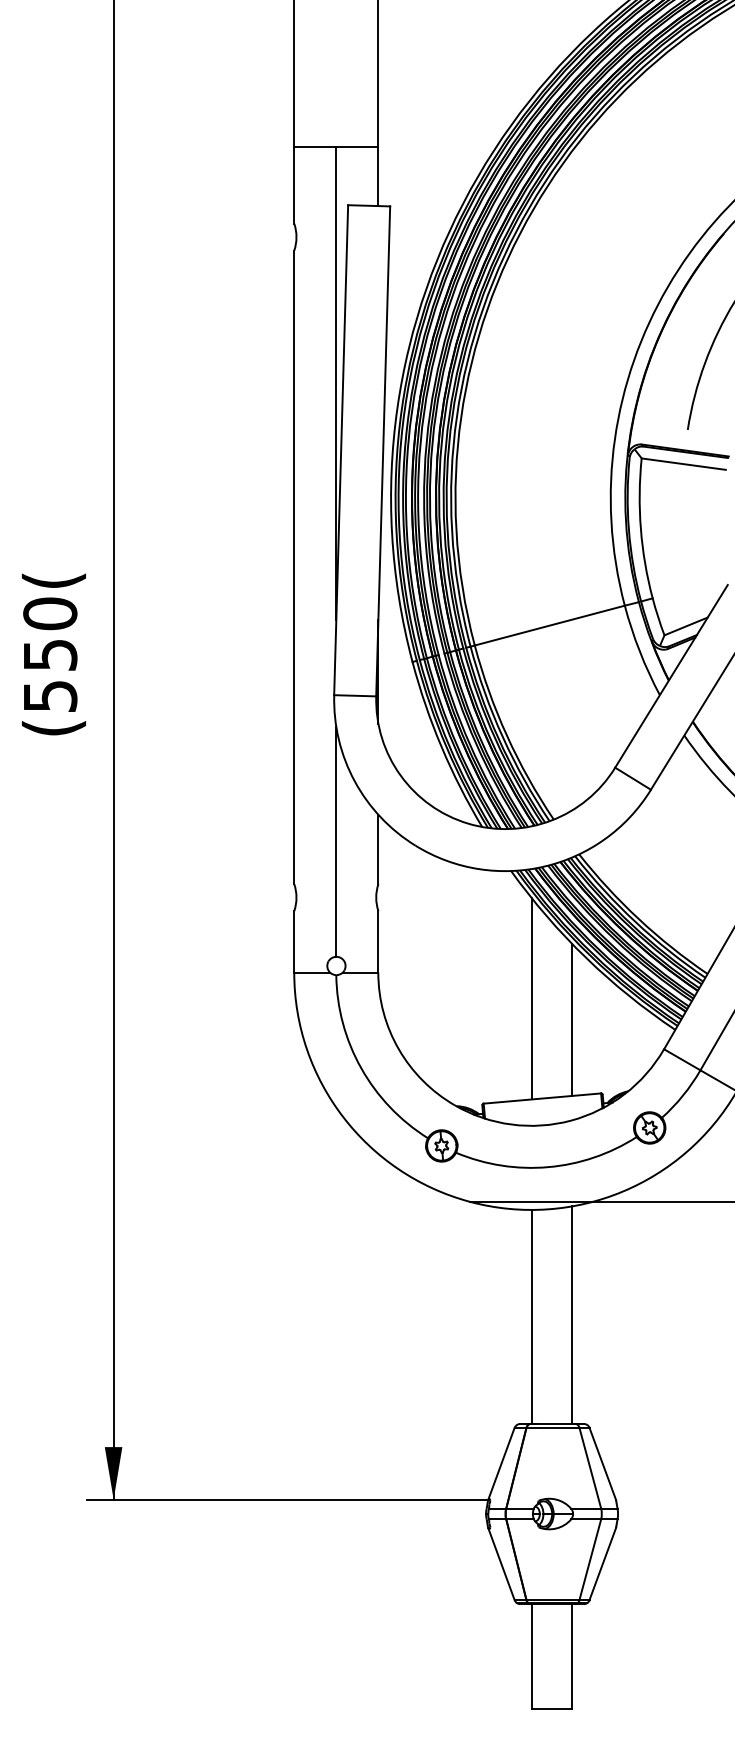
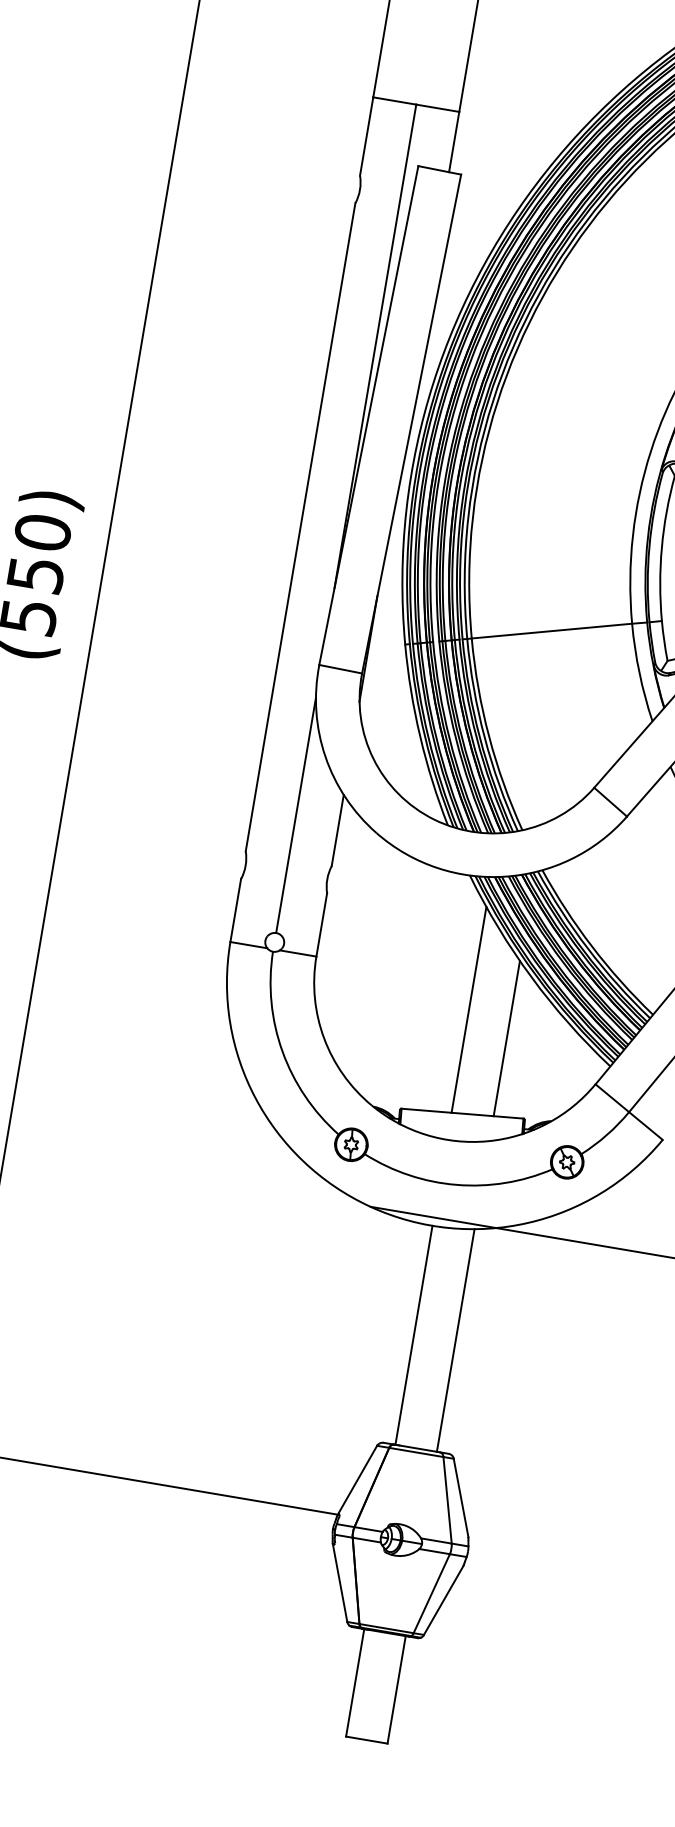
text: (53, 580) -> (51, 499), ( -> )

